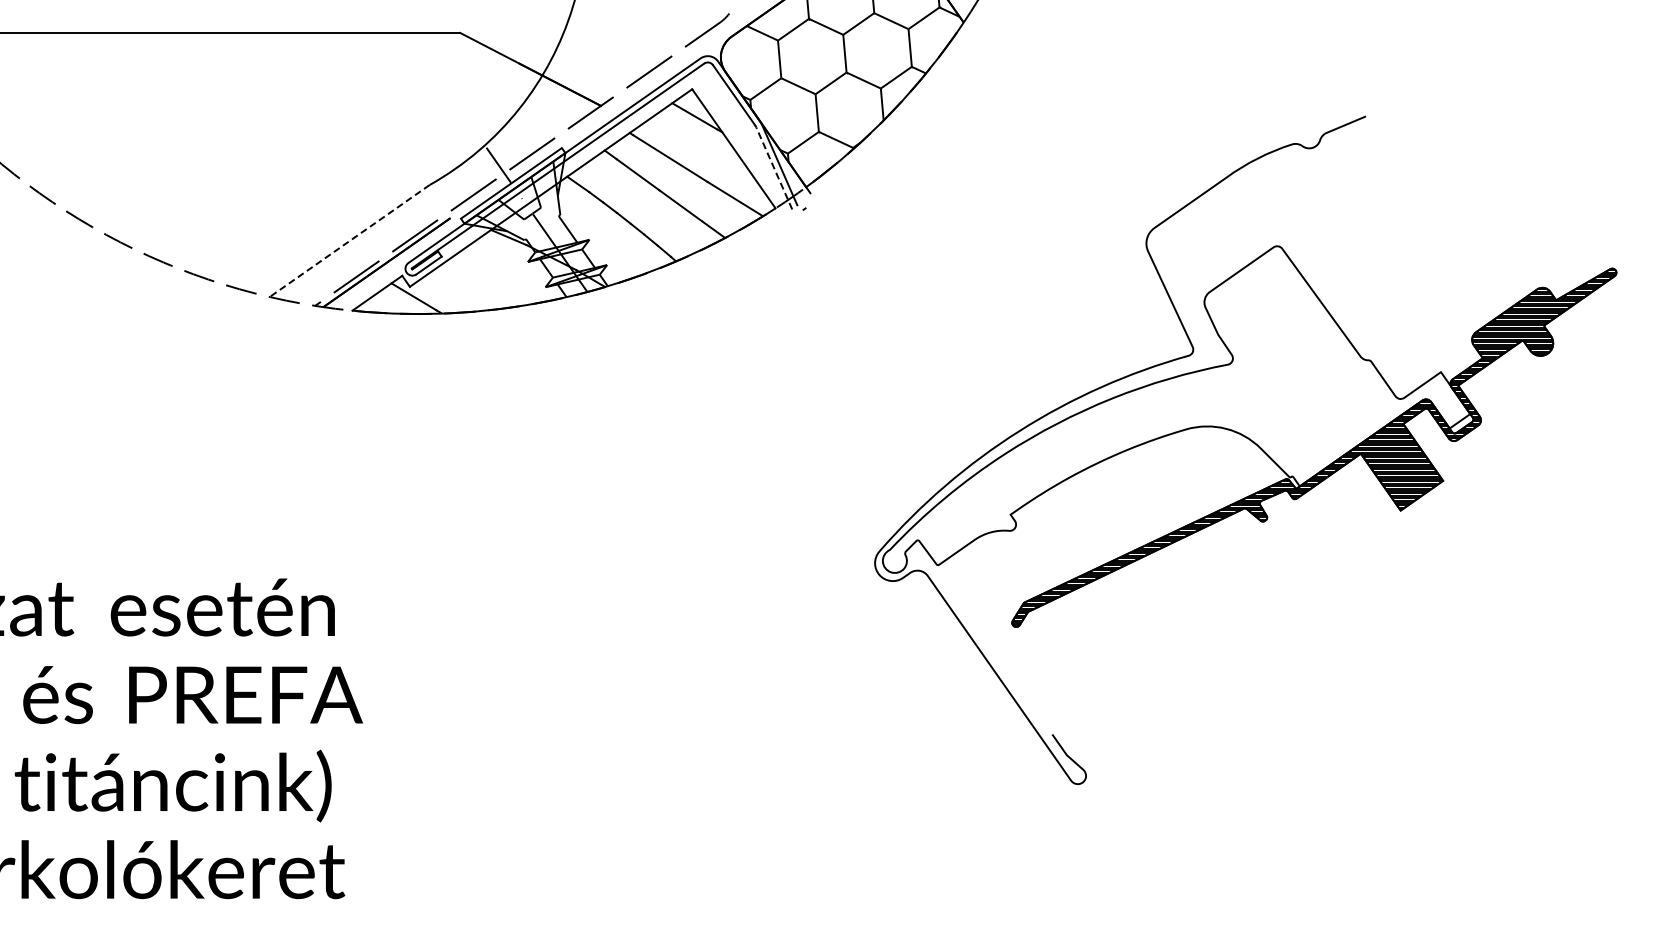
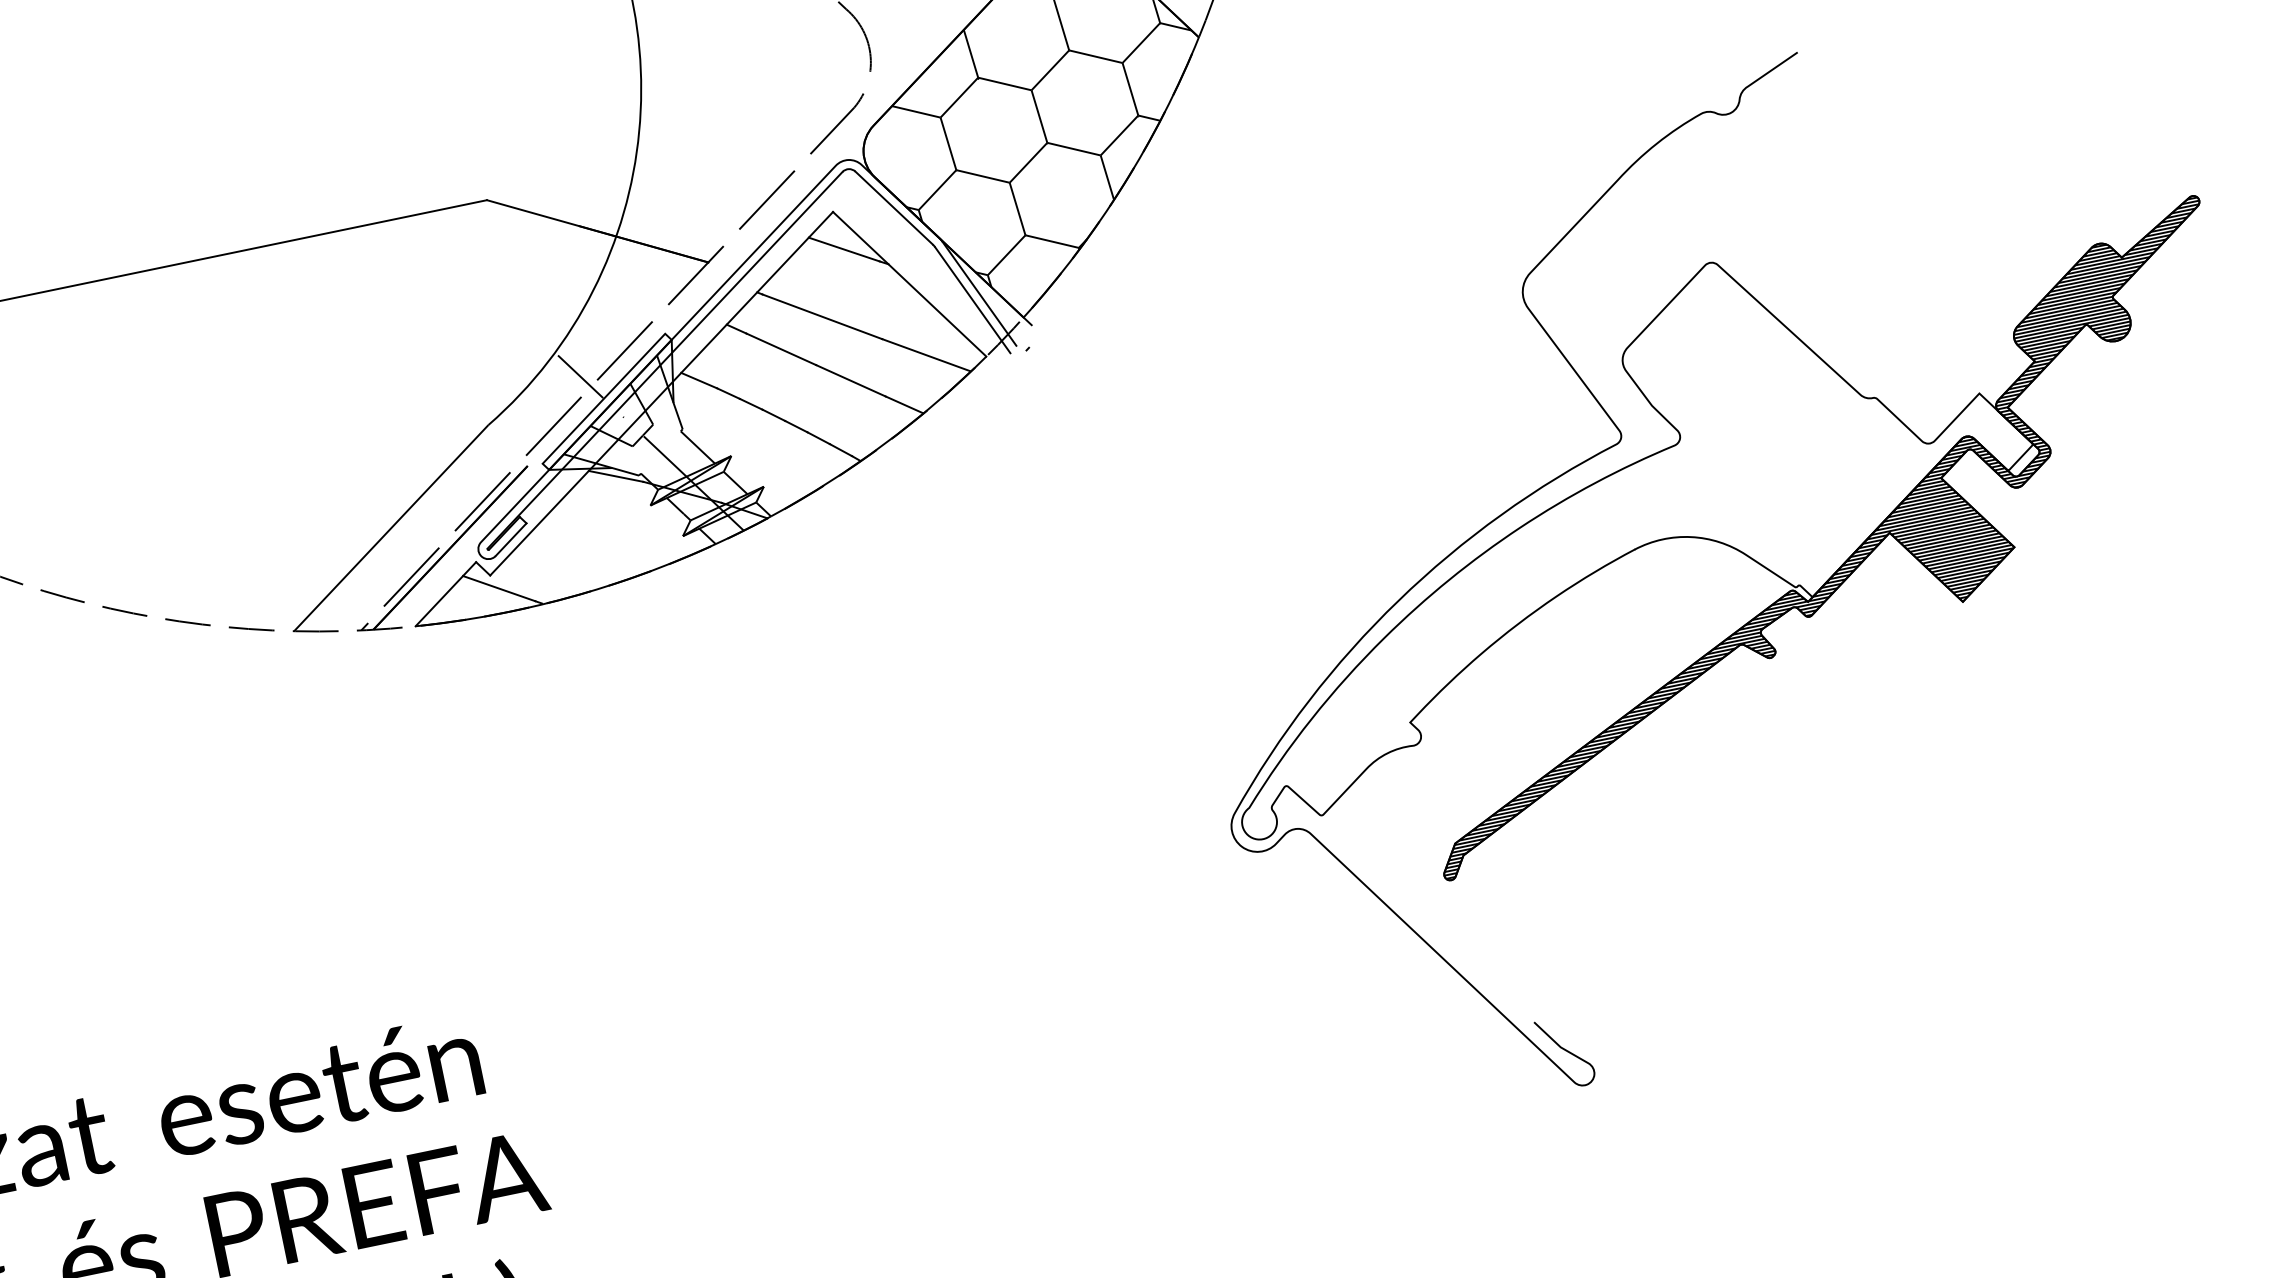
line: (774, 168) -> (973, 300), dashed -> solid
line: (349, 240) -> (390, 527), dashed -> solid

